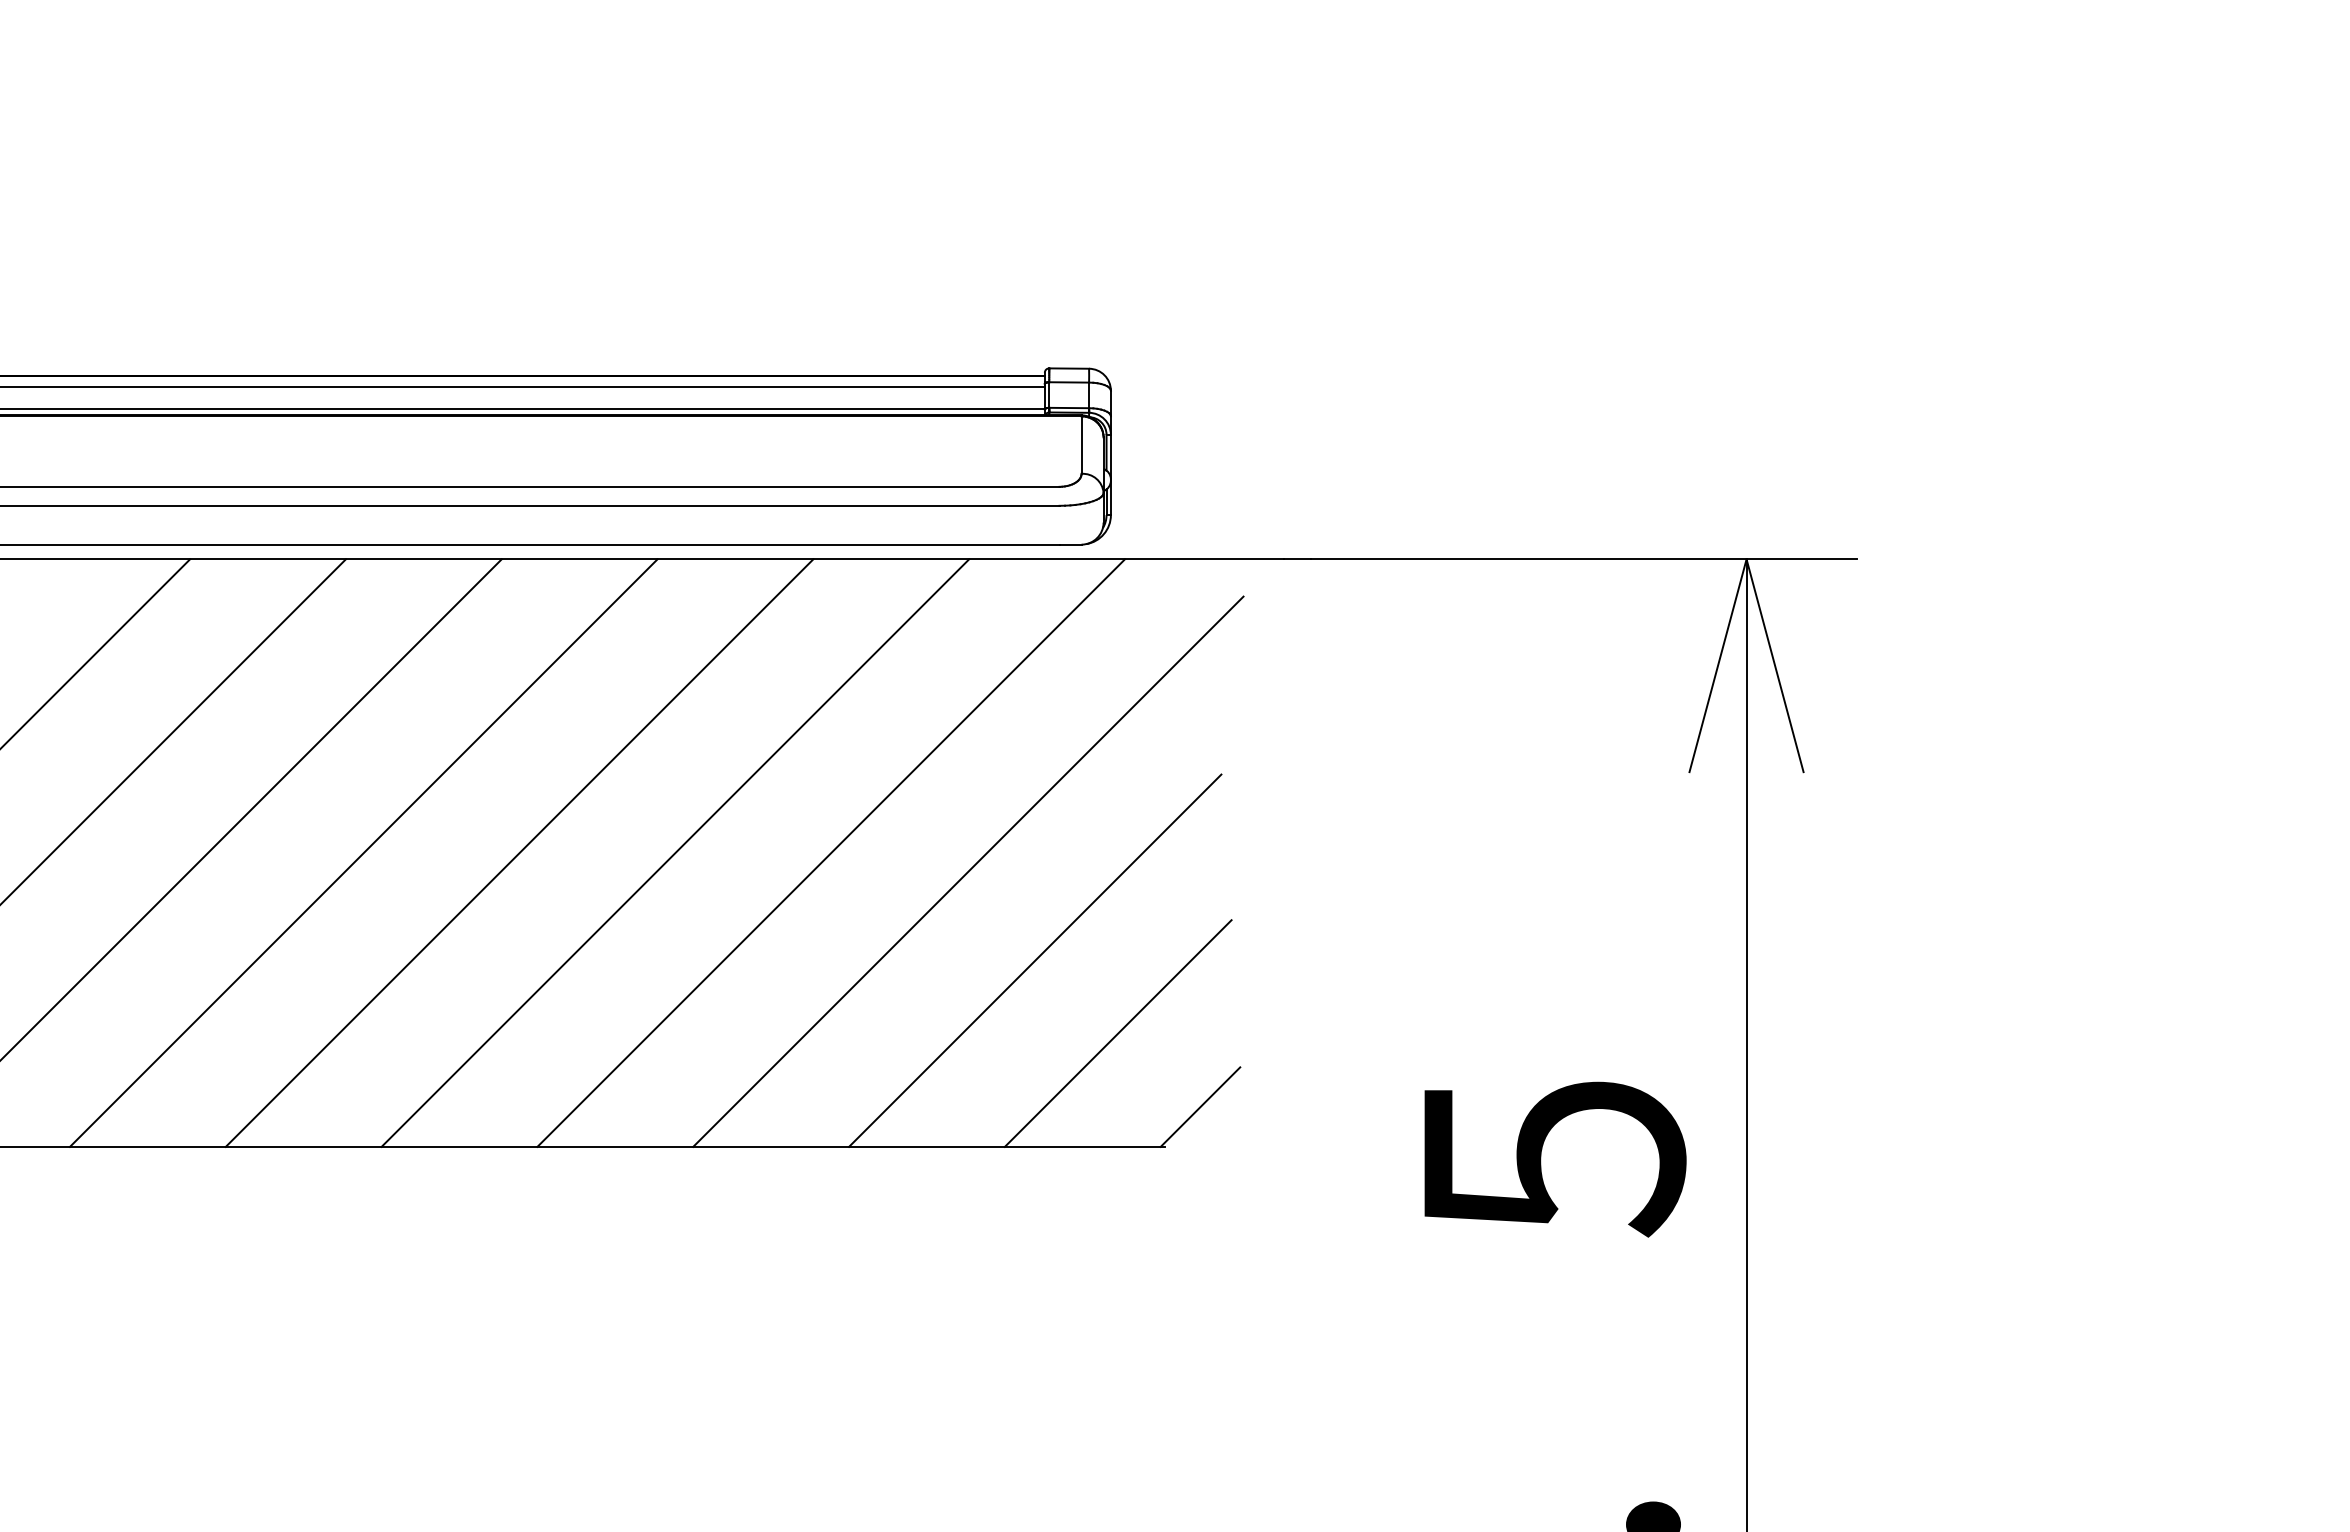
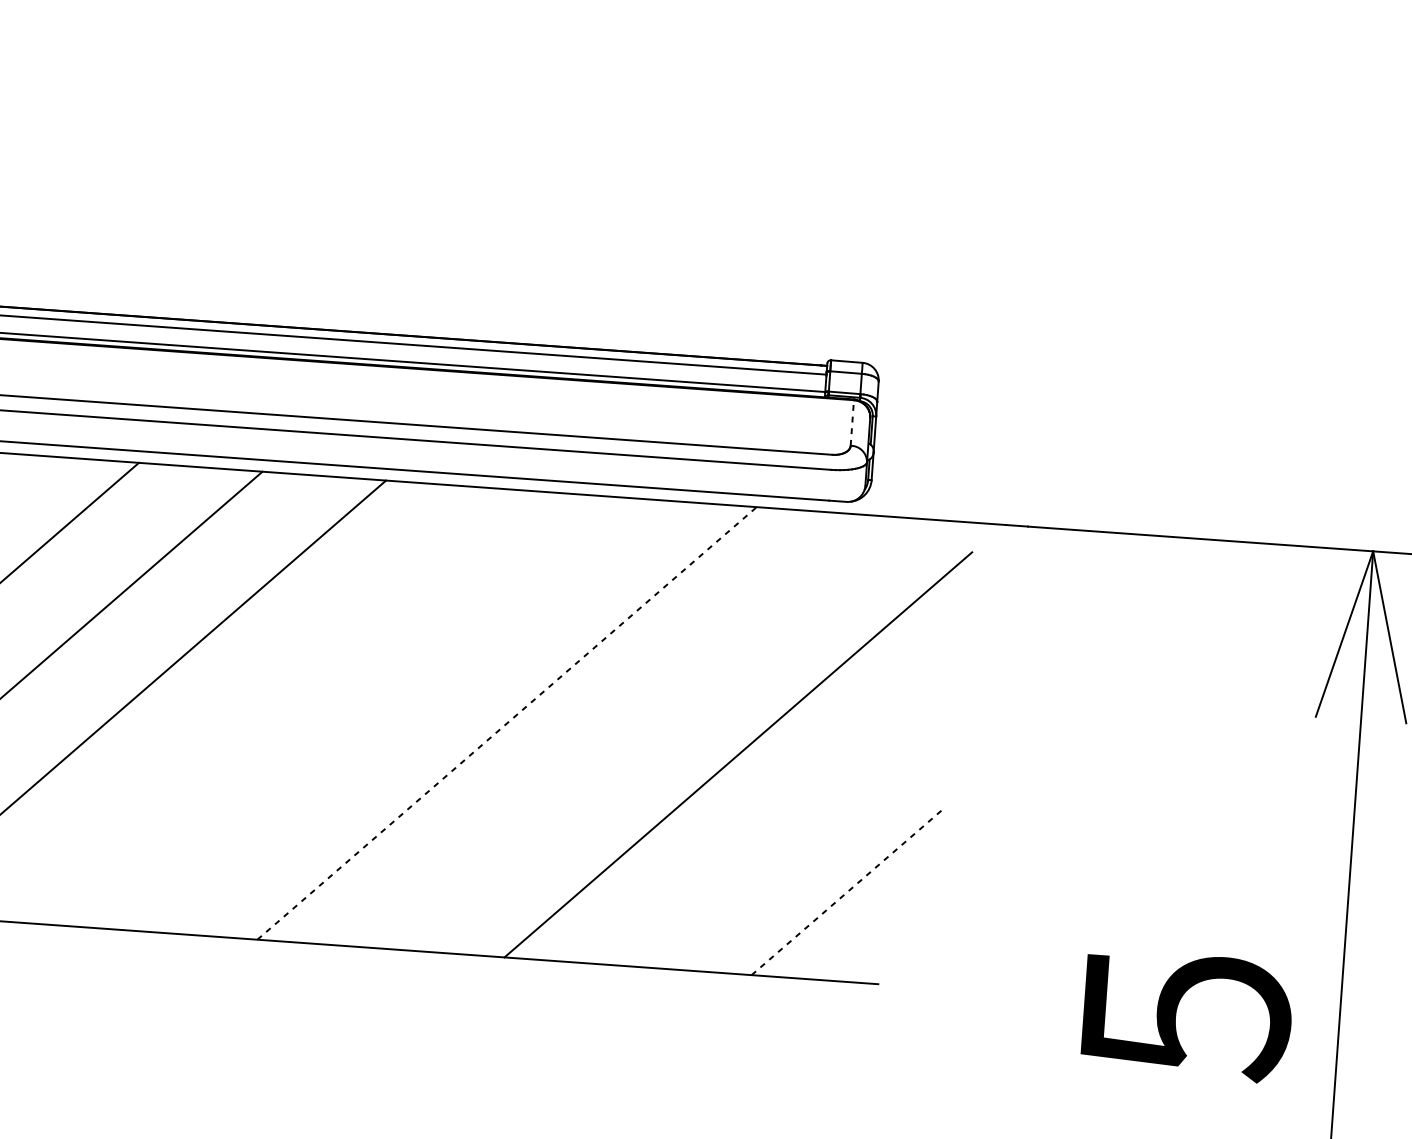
line: (1081, 445) -> (852, 423), solid -> dashed
line: (363, 852) -> (259, 705), removed
line: (519, 852) -> (383, 714), removed
line: (831, 852) -> (630, 731), removed
line: (675, 853) -> (507, 723), solid -> dashed
line: (1035, 960) -> (786, 829), removed
line: (1118, 1033) -> (848, 891), solid -> dashed
line: (1200, 1106) -> (909, 954), removed

